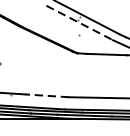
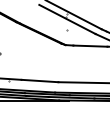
line: (79, 23) -> (67, 19), dashed -> solid
line: (46, 96) -> (39, 81), dashed -> solid

